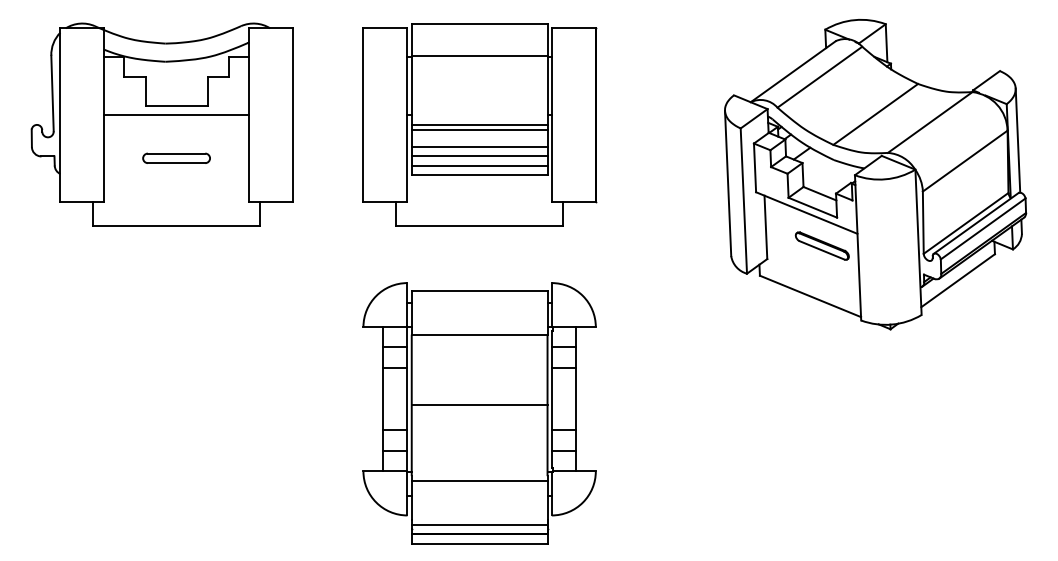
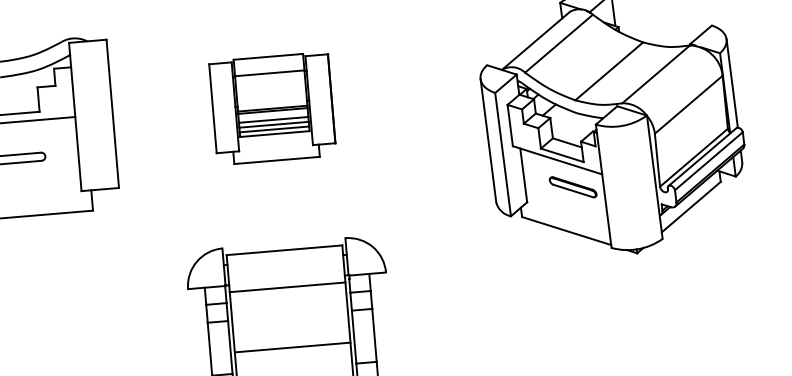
part: (479, 124) -> (272, 108), size x0.6

